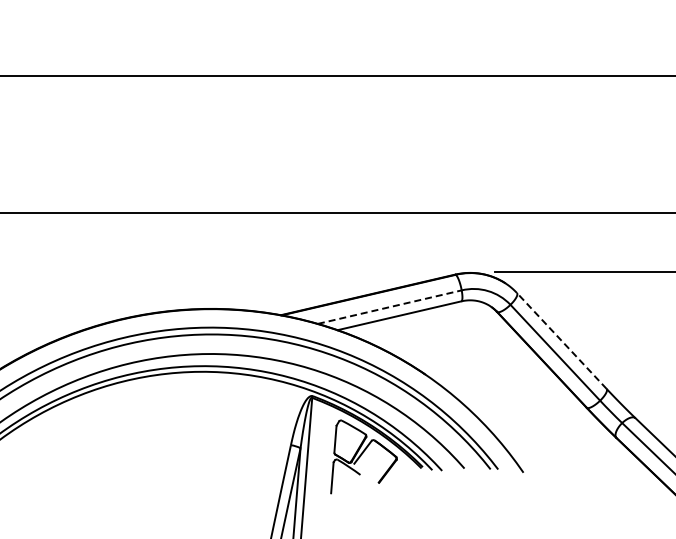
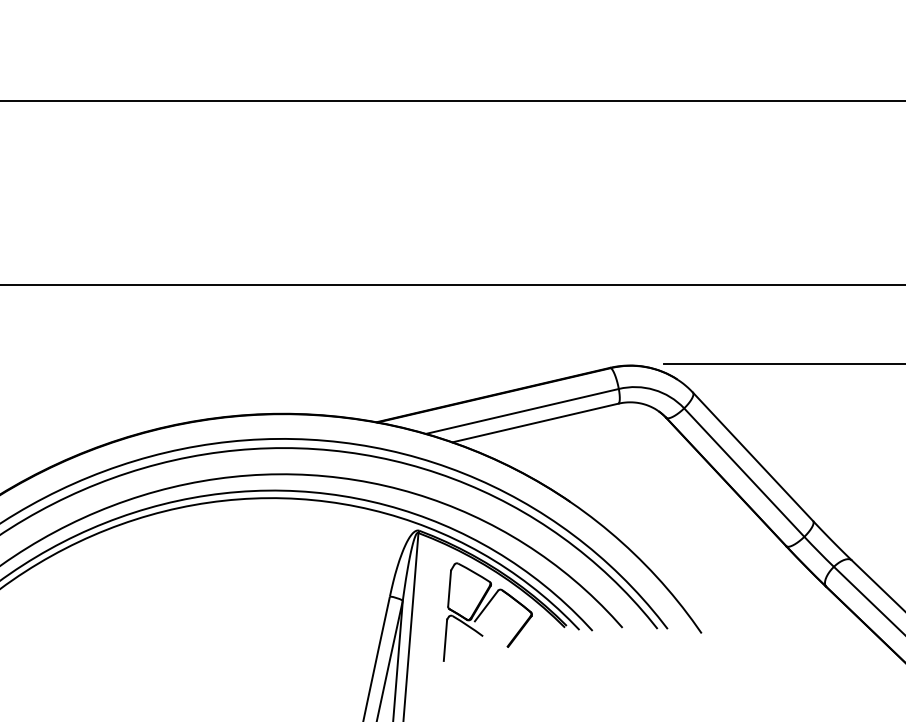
line: (389, 307) -> (522, 411), dashed -> solid
line: (561, 341) -> (752, 457), dashed -> solid

